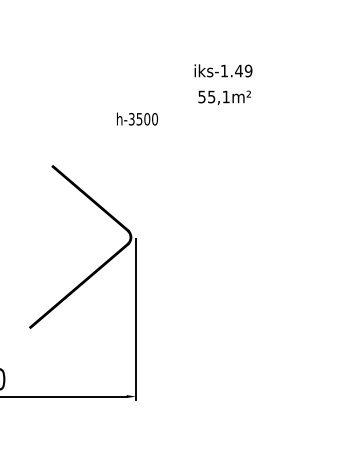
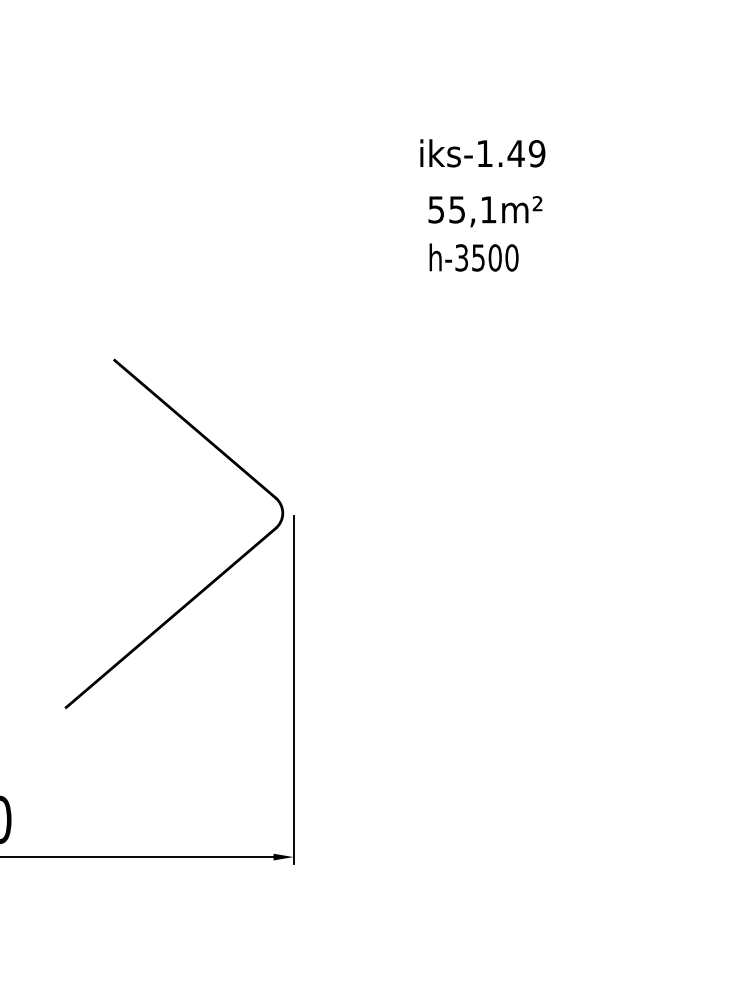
text: (137, 118) -> (474, 256), moved

